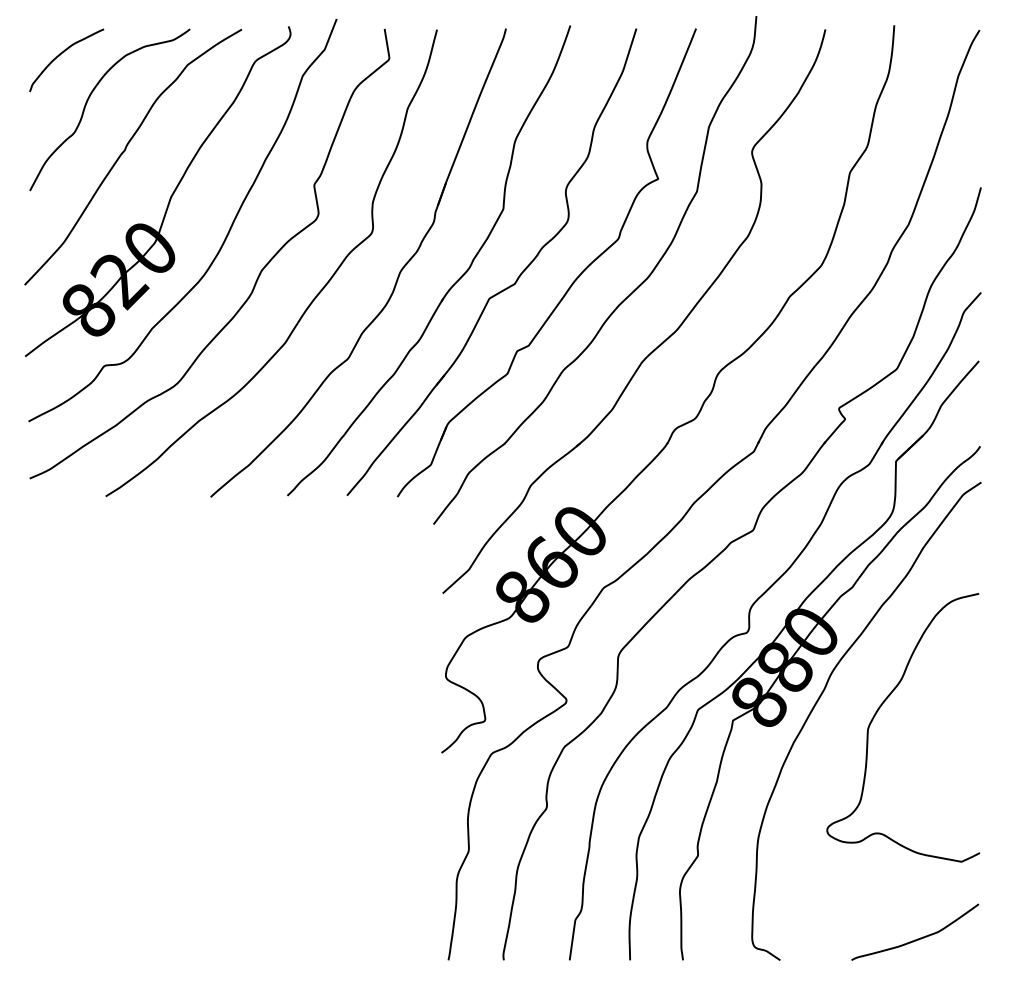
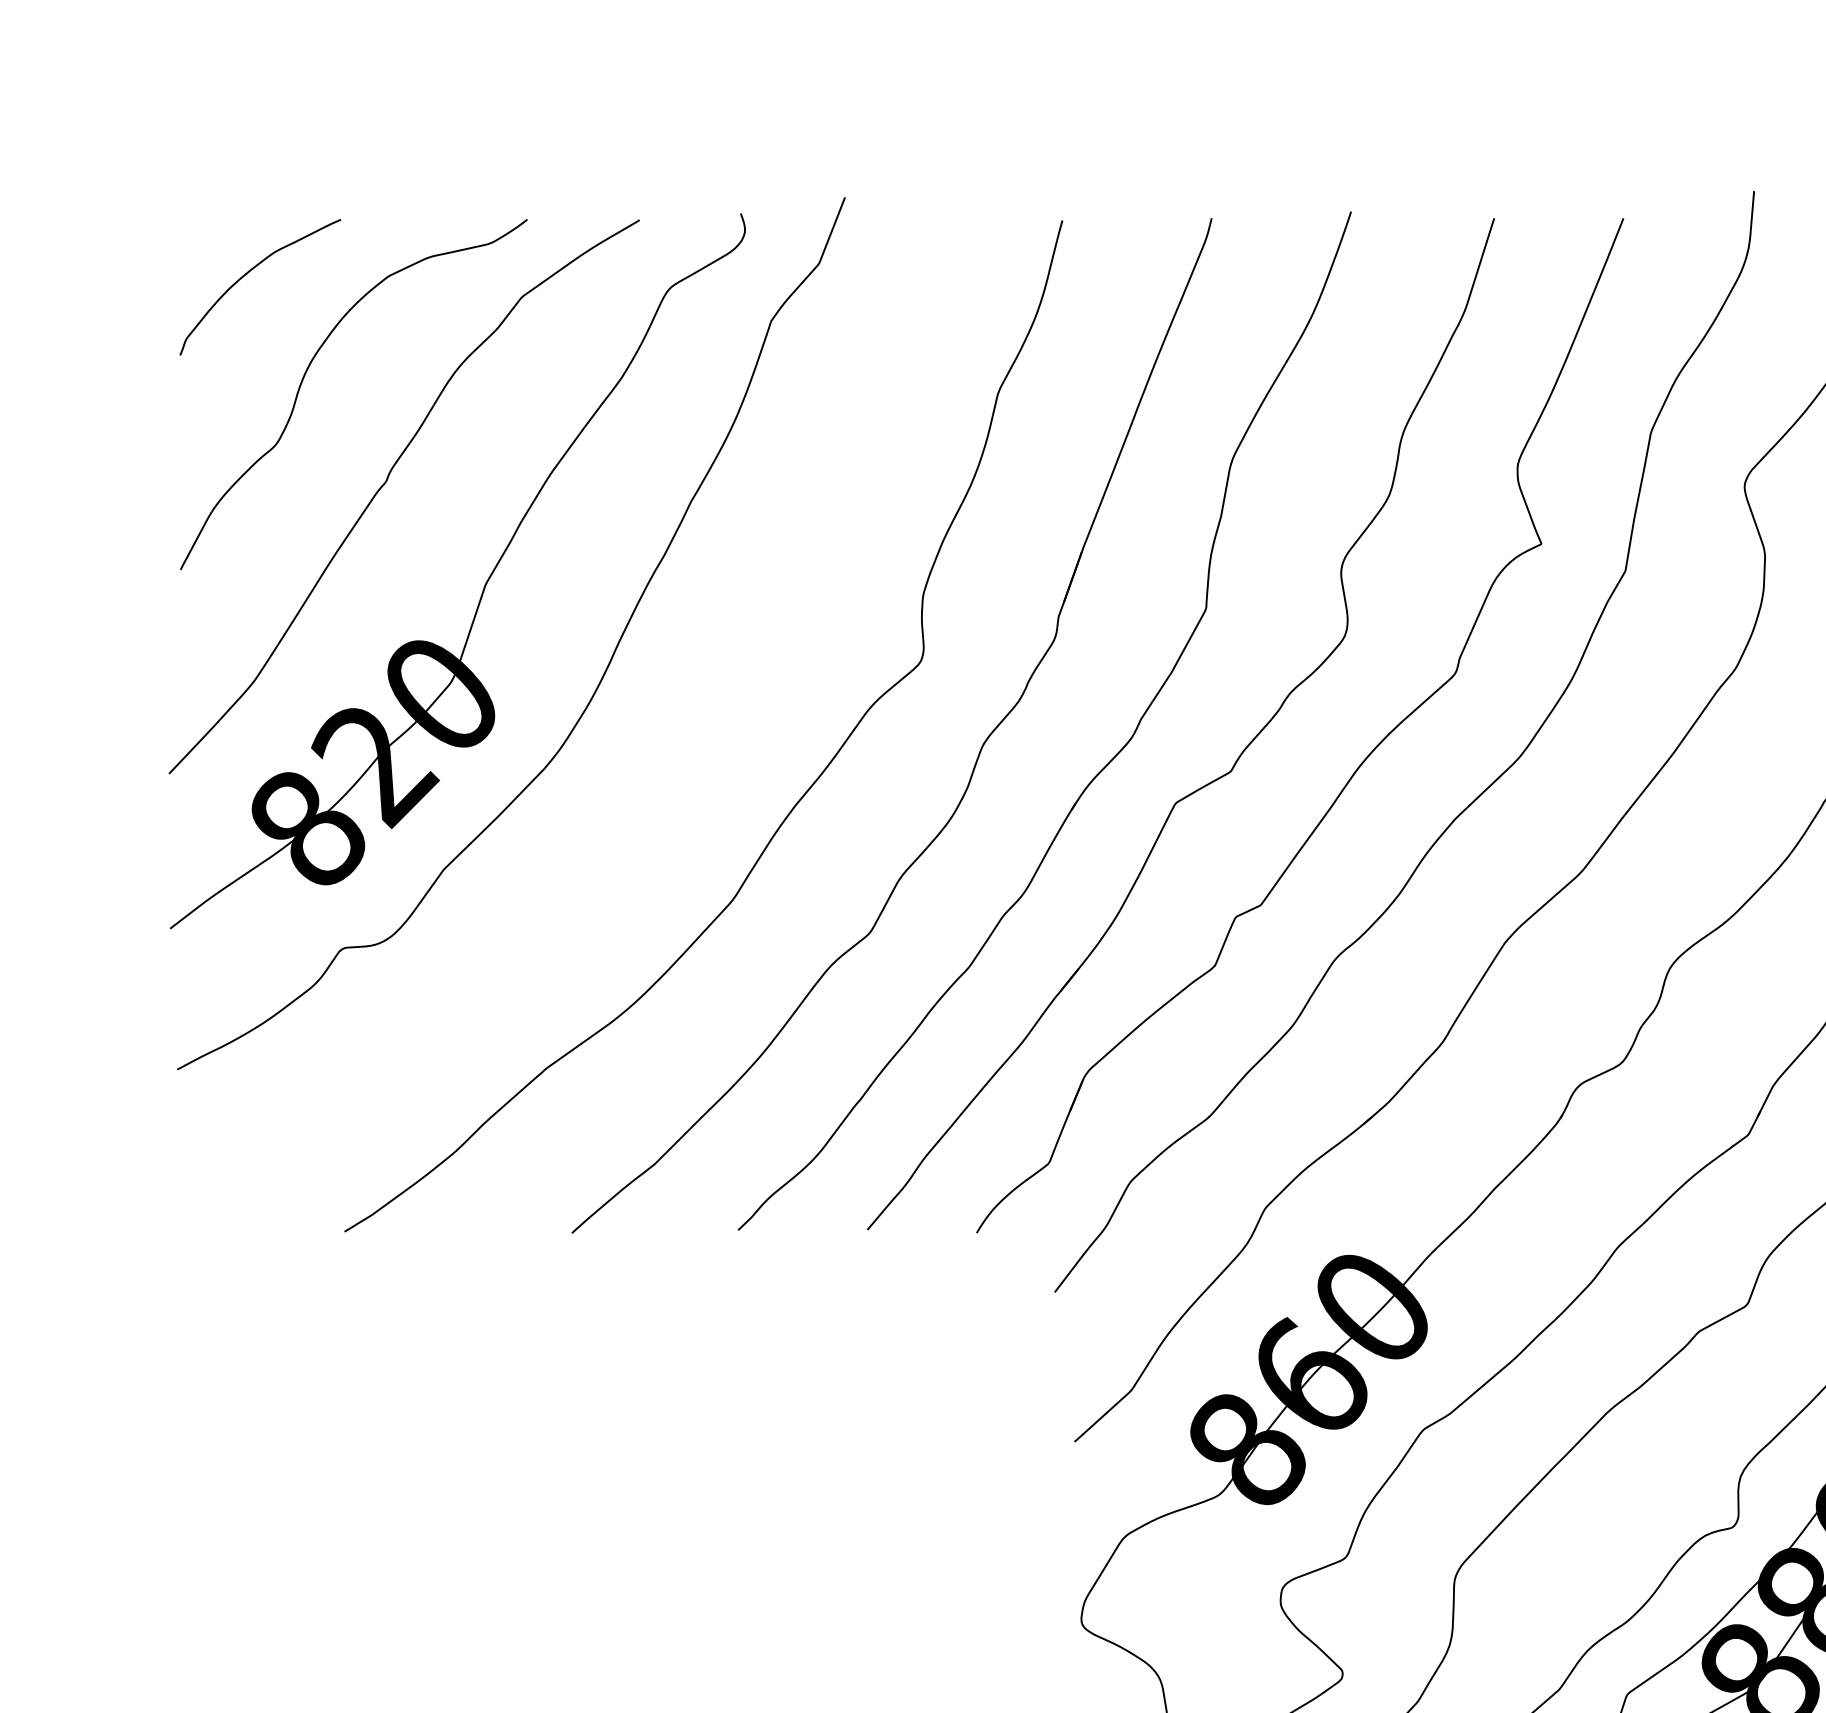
curve: (257, 276) -> (673, 755), removed

